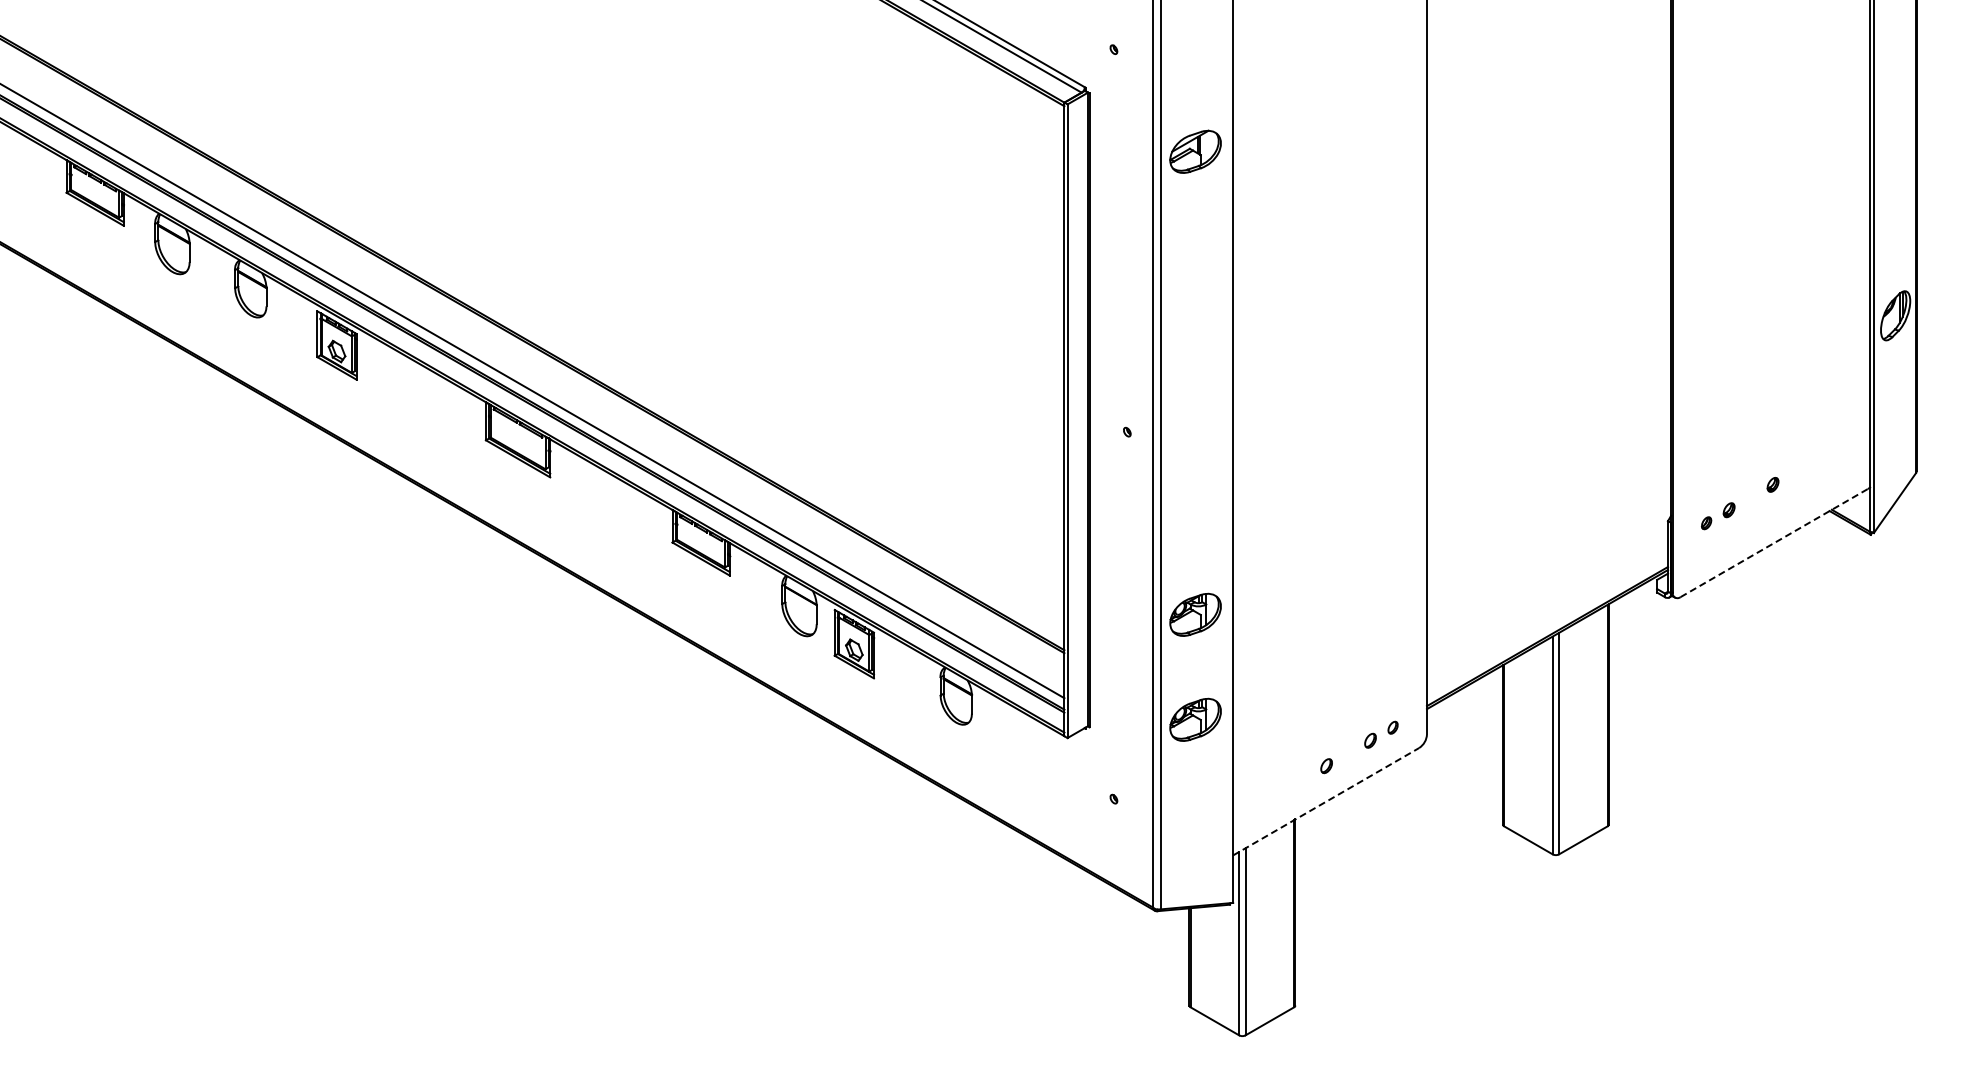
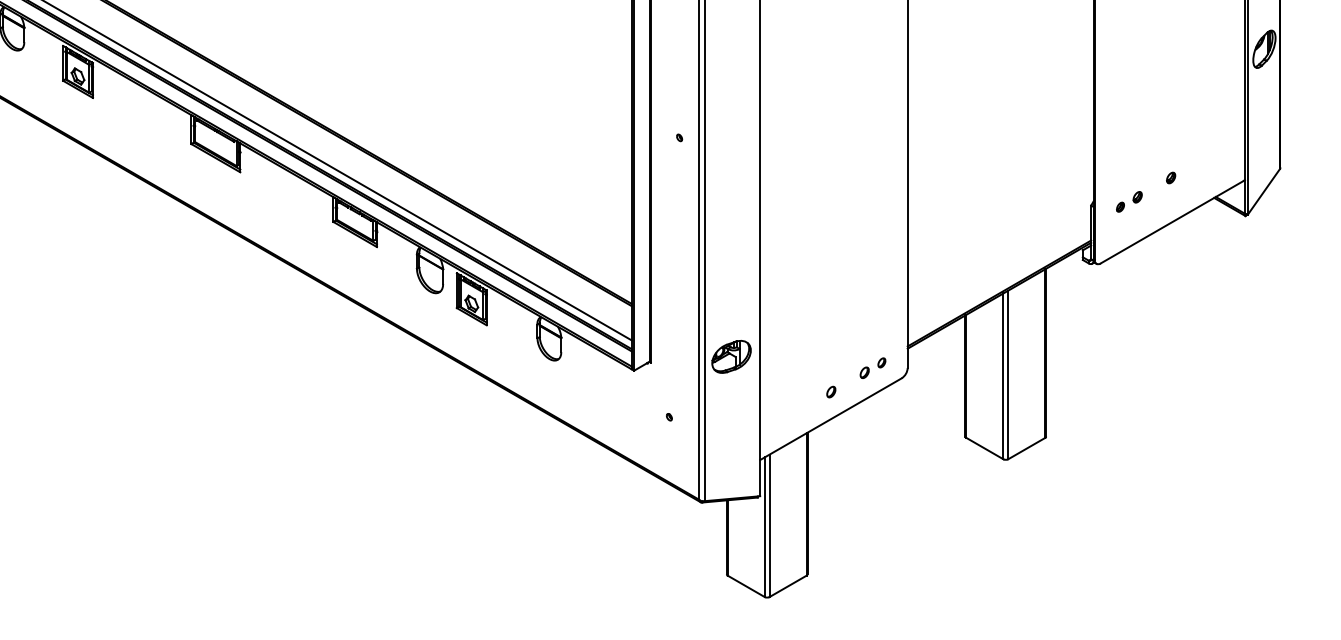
line: (1774, 542) -> (1172, 221), dashed -> solid
part: (1195, 614) -> (731, 276), removed
line: (1326, 801) -> (831, 419), dashed -> solid

